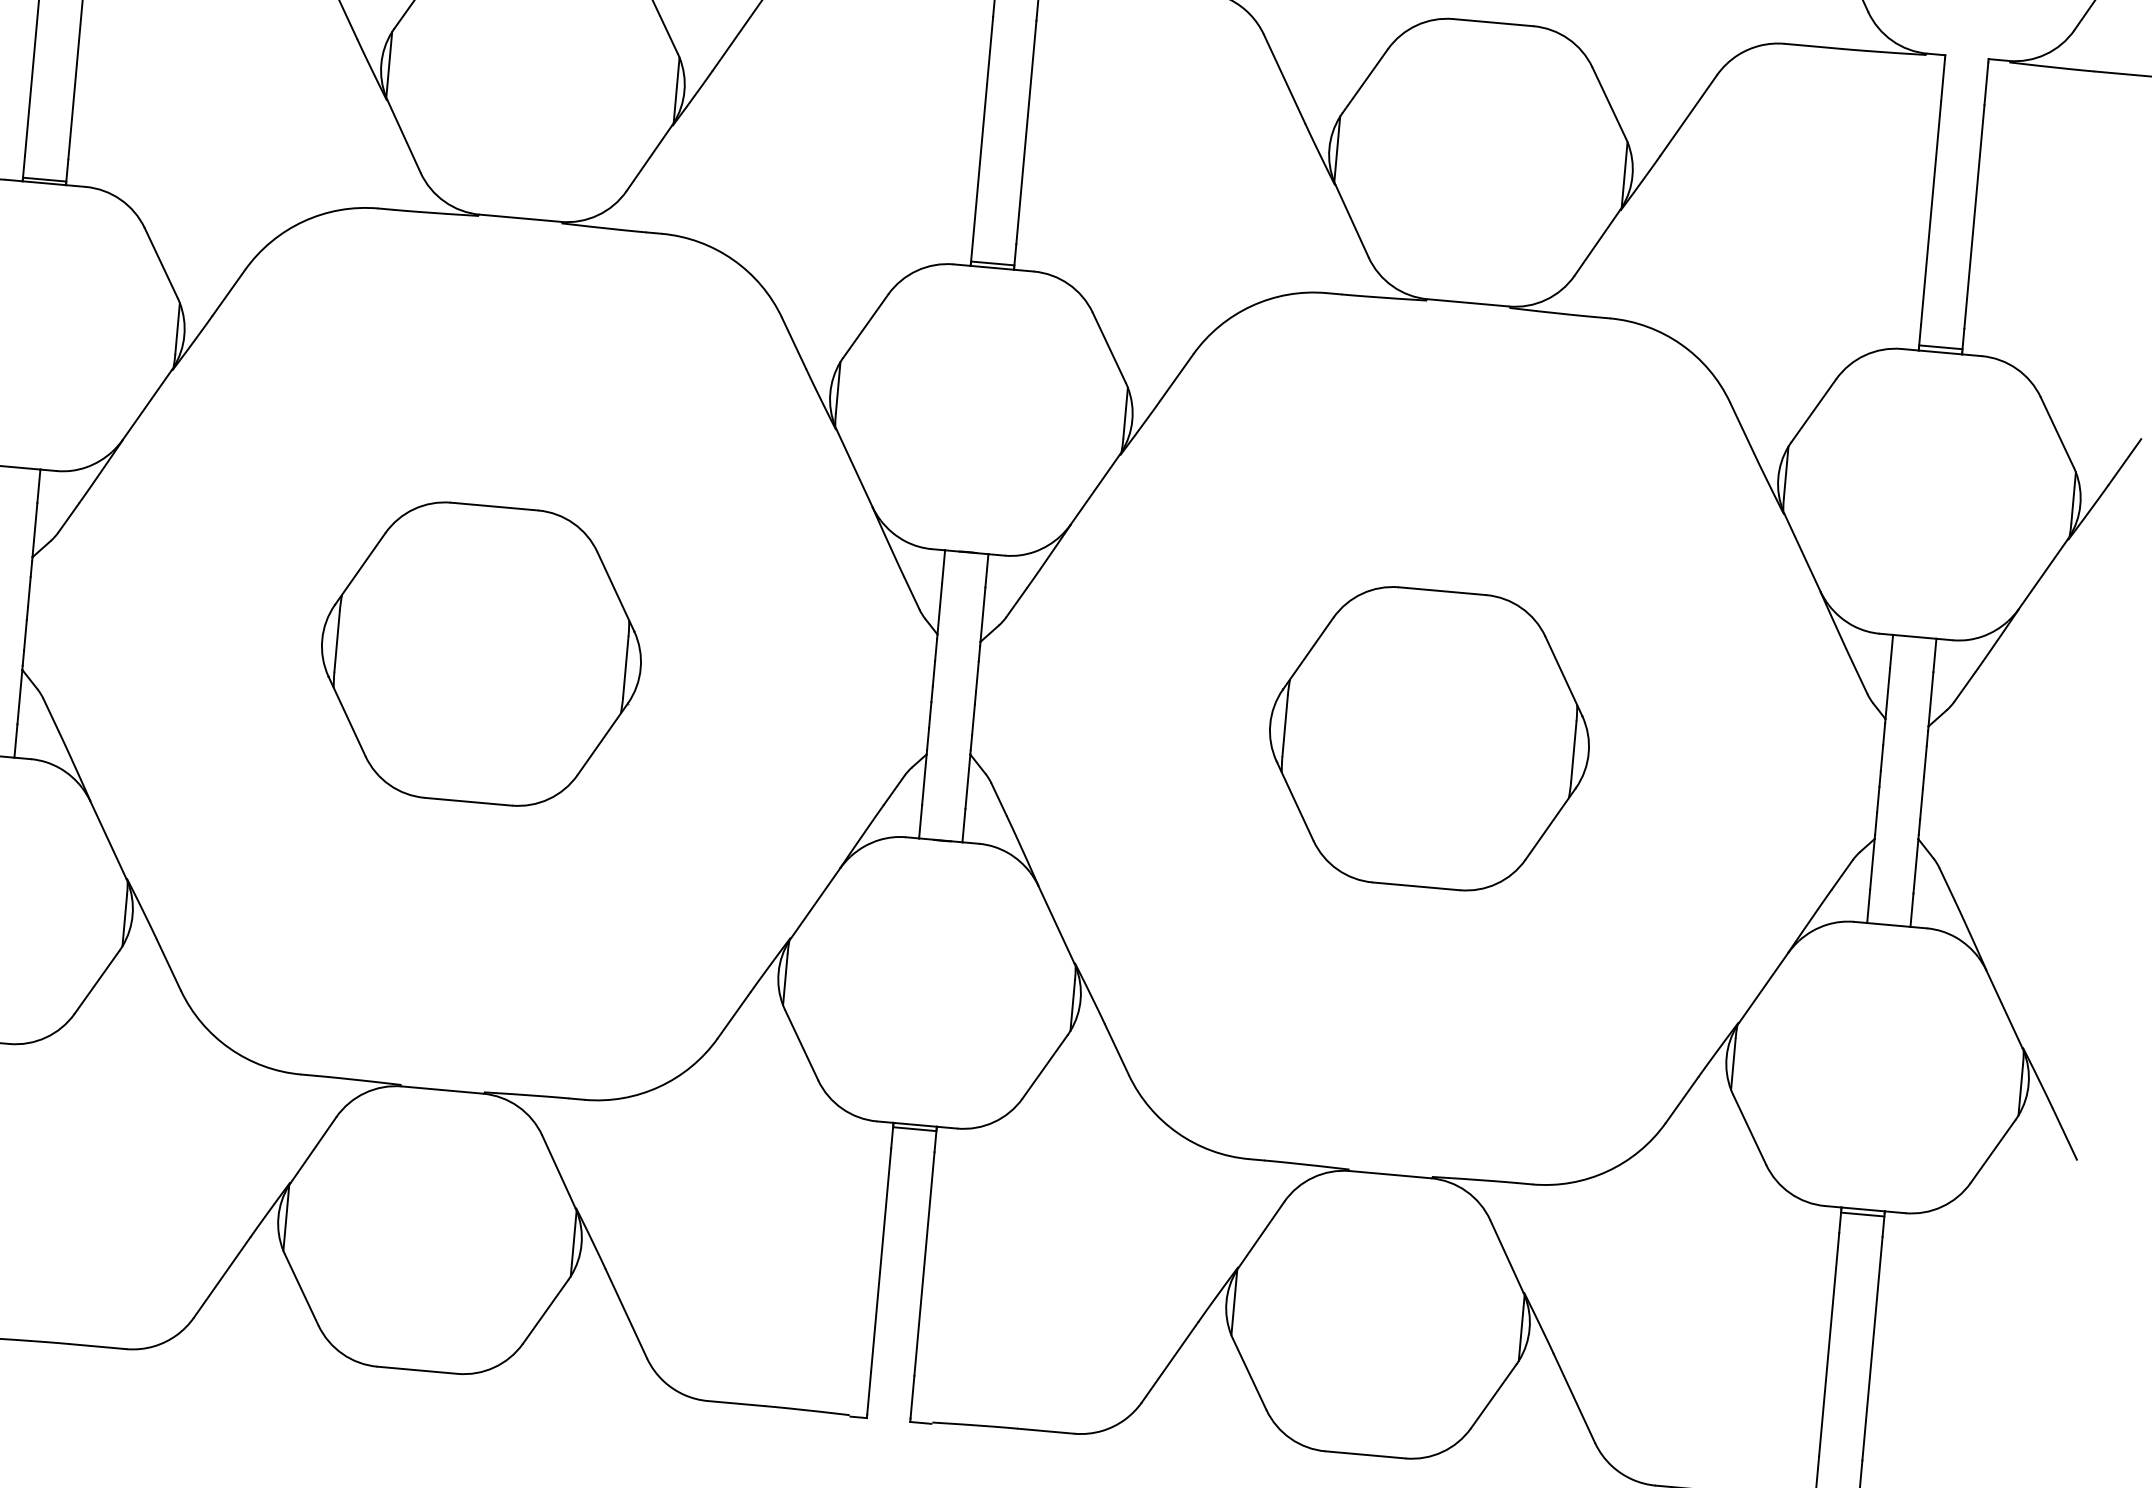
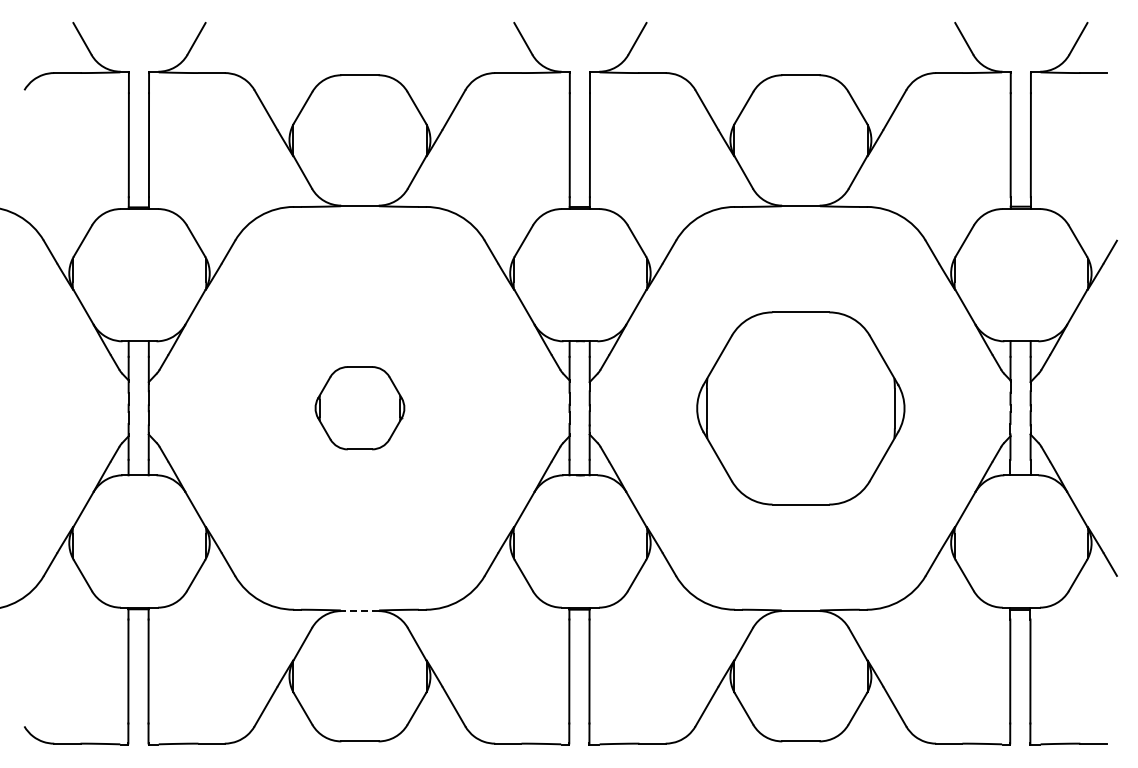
part: (480, 652) -> (359, 407), size x0.6
part: (1428, 736) -> (800, 407), size x1.4
line: (441, 1090) -> (359, 611), solid -> dashed

